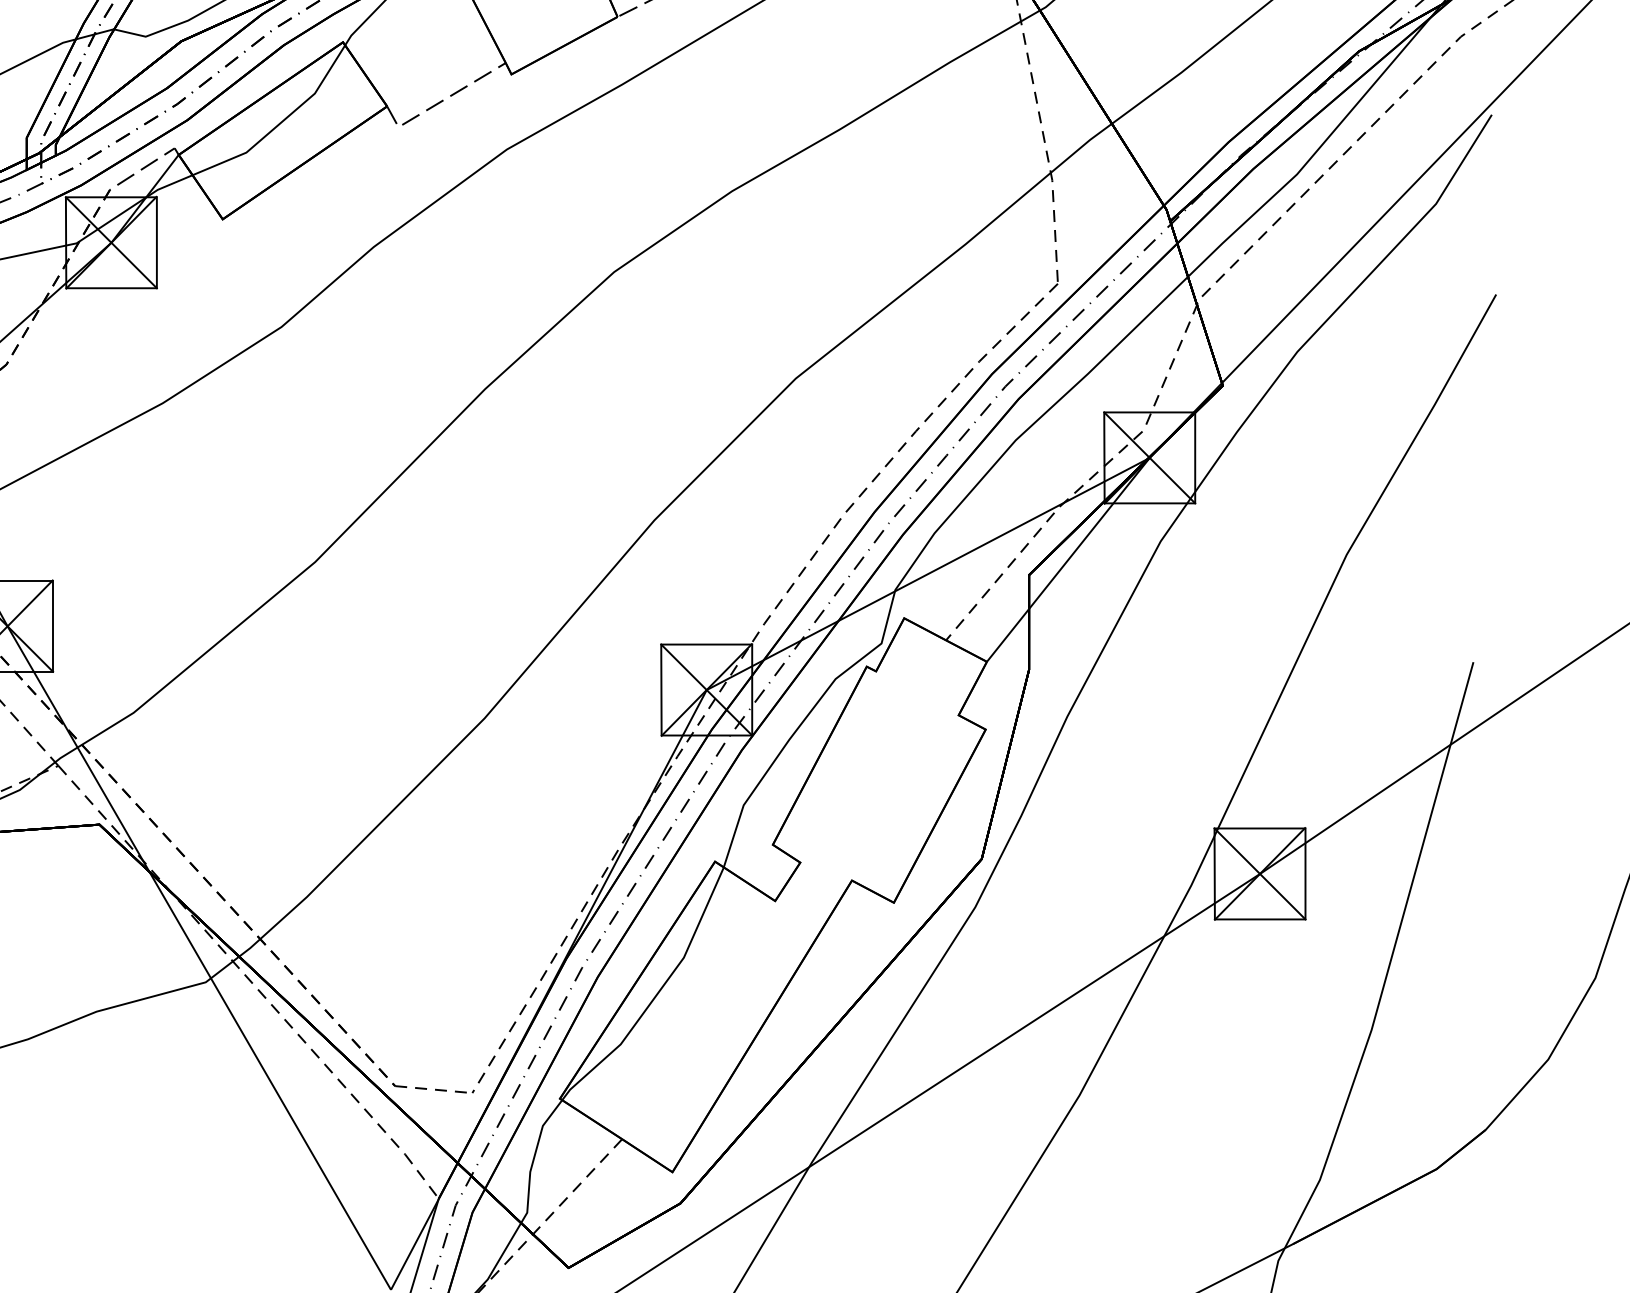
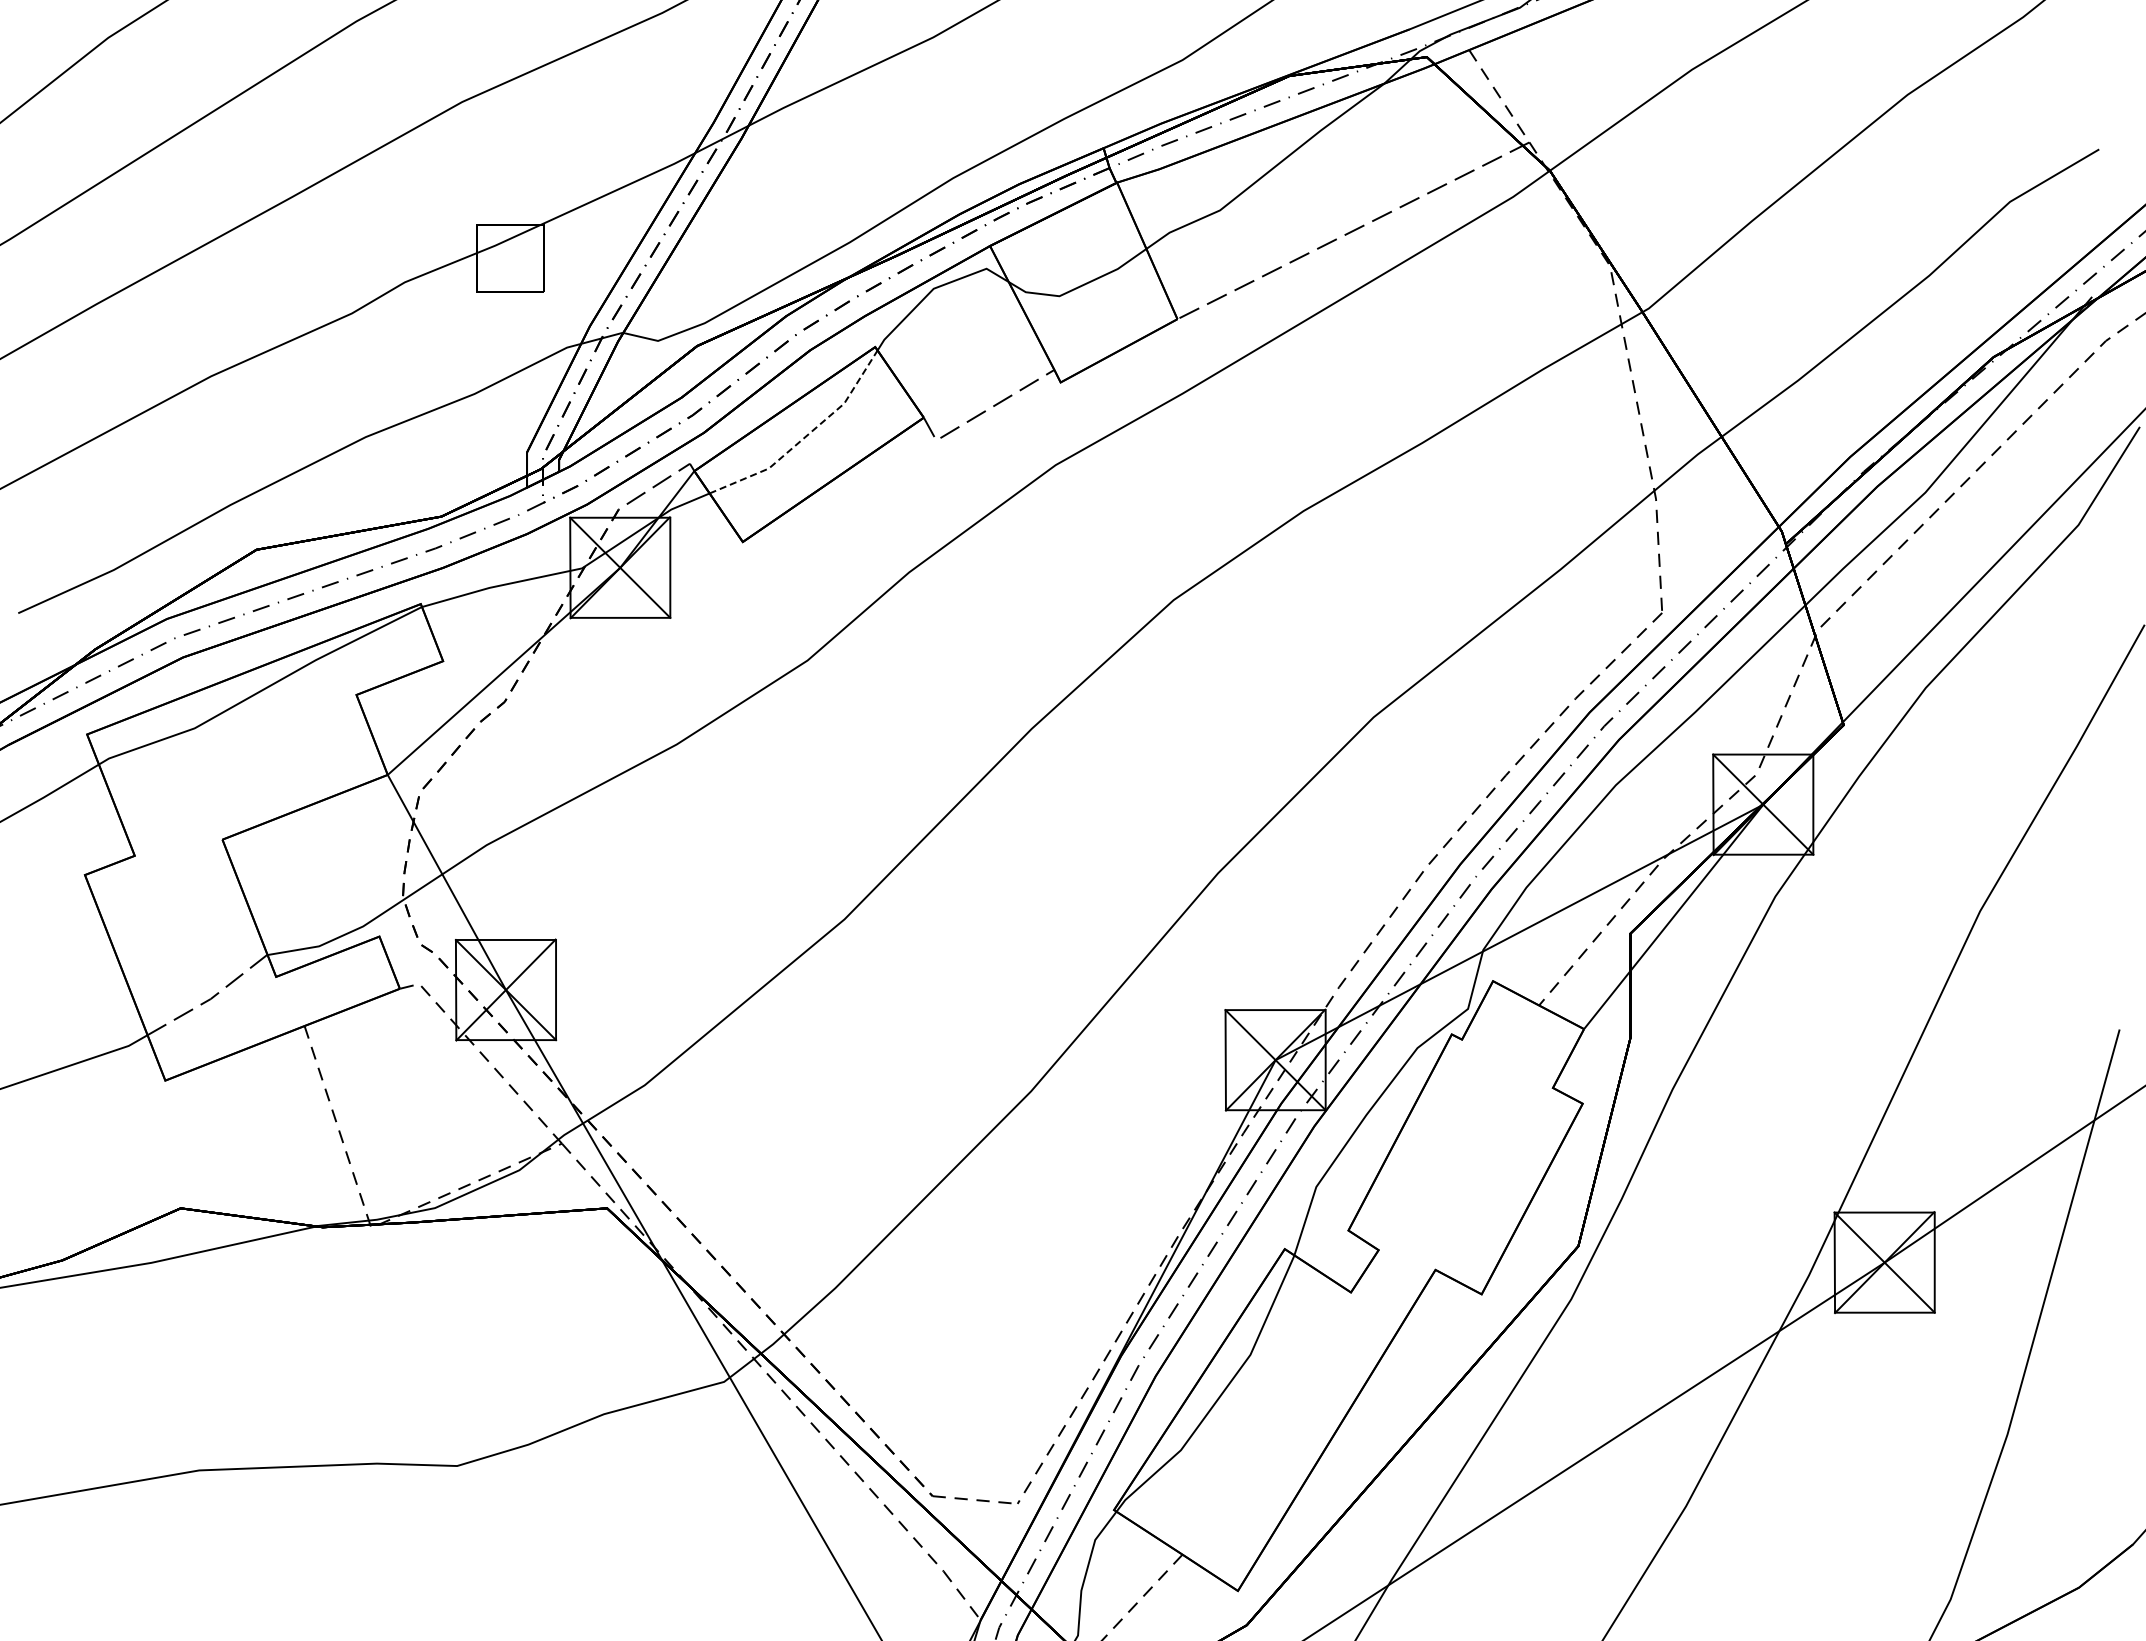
line: (279, 123) -> (805, 436), solid -> dashed

